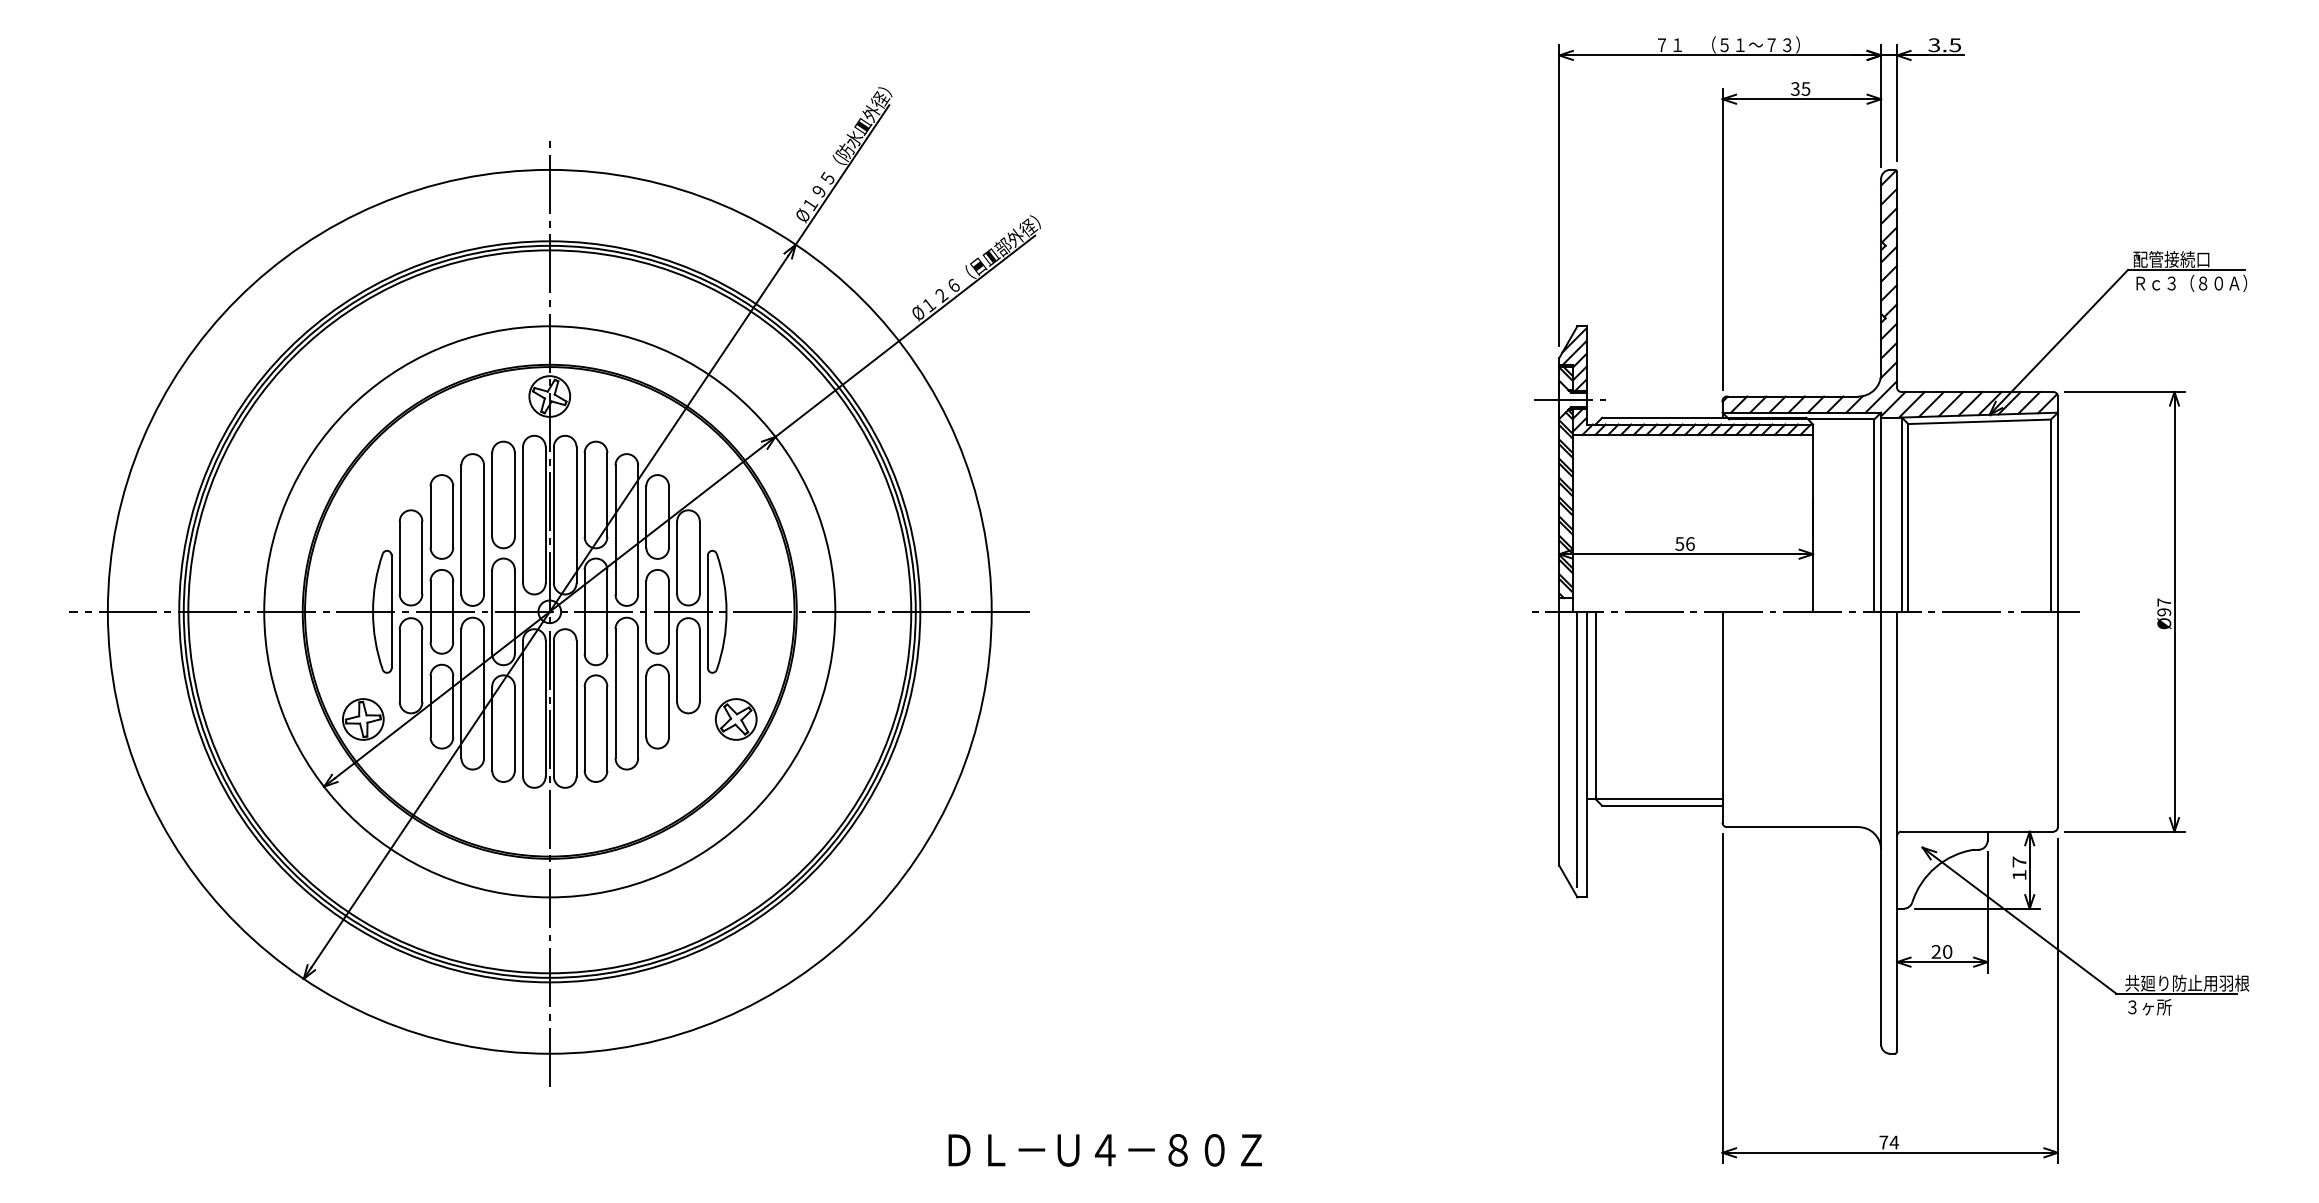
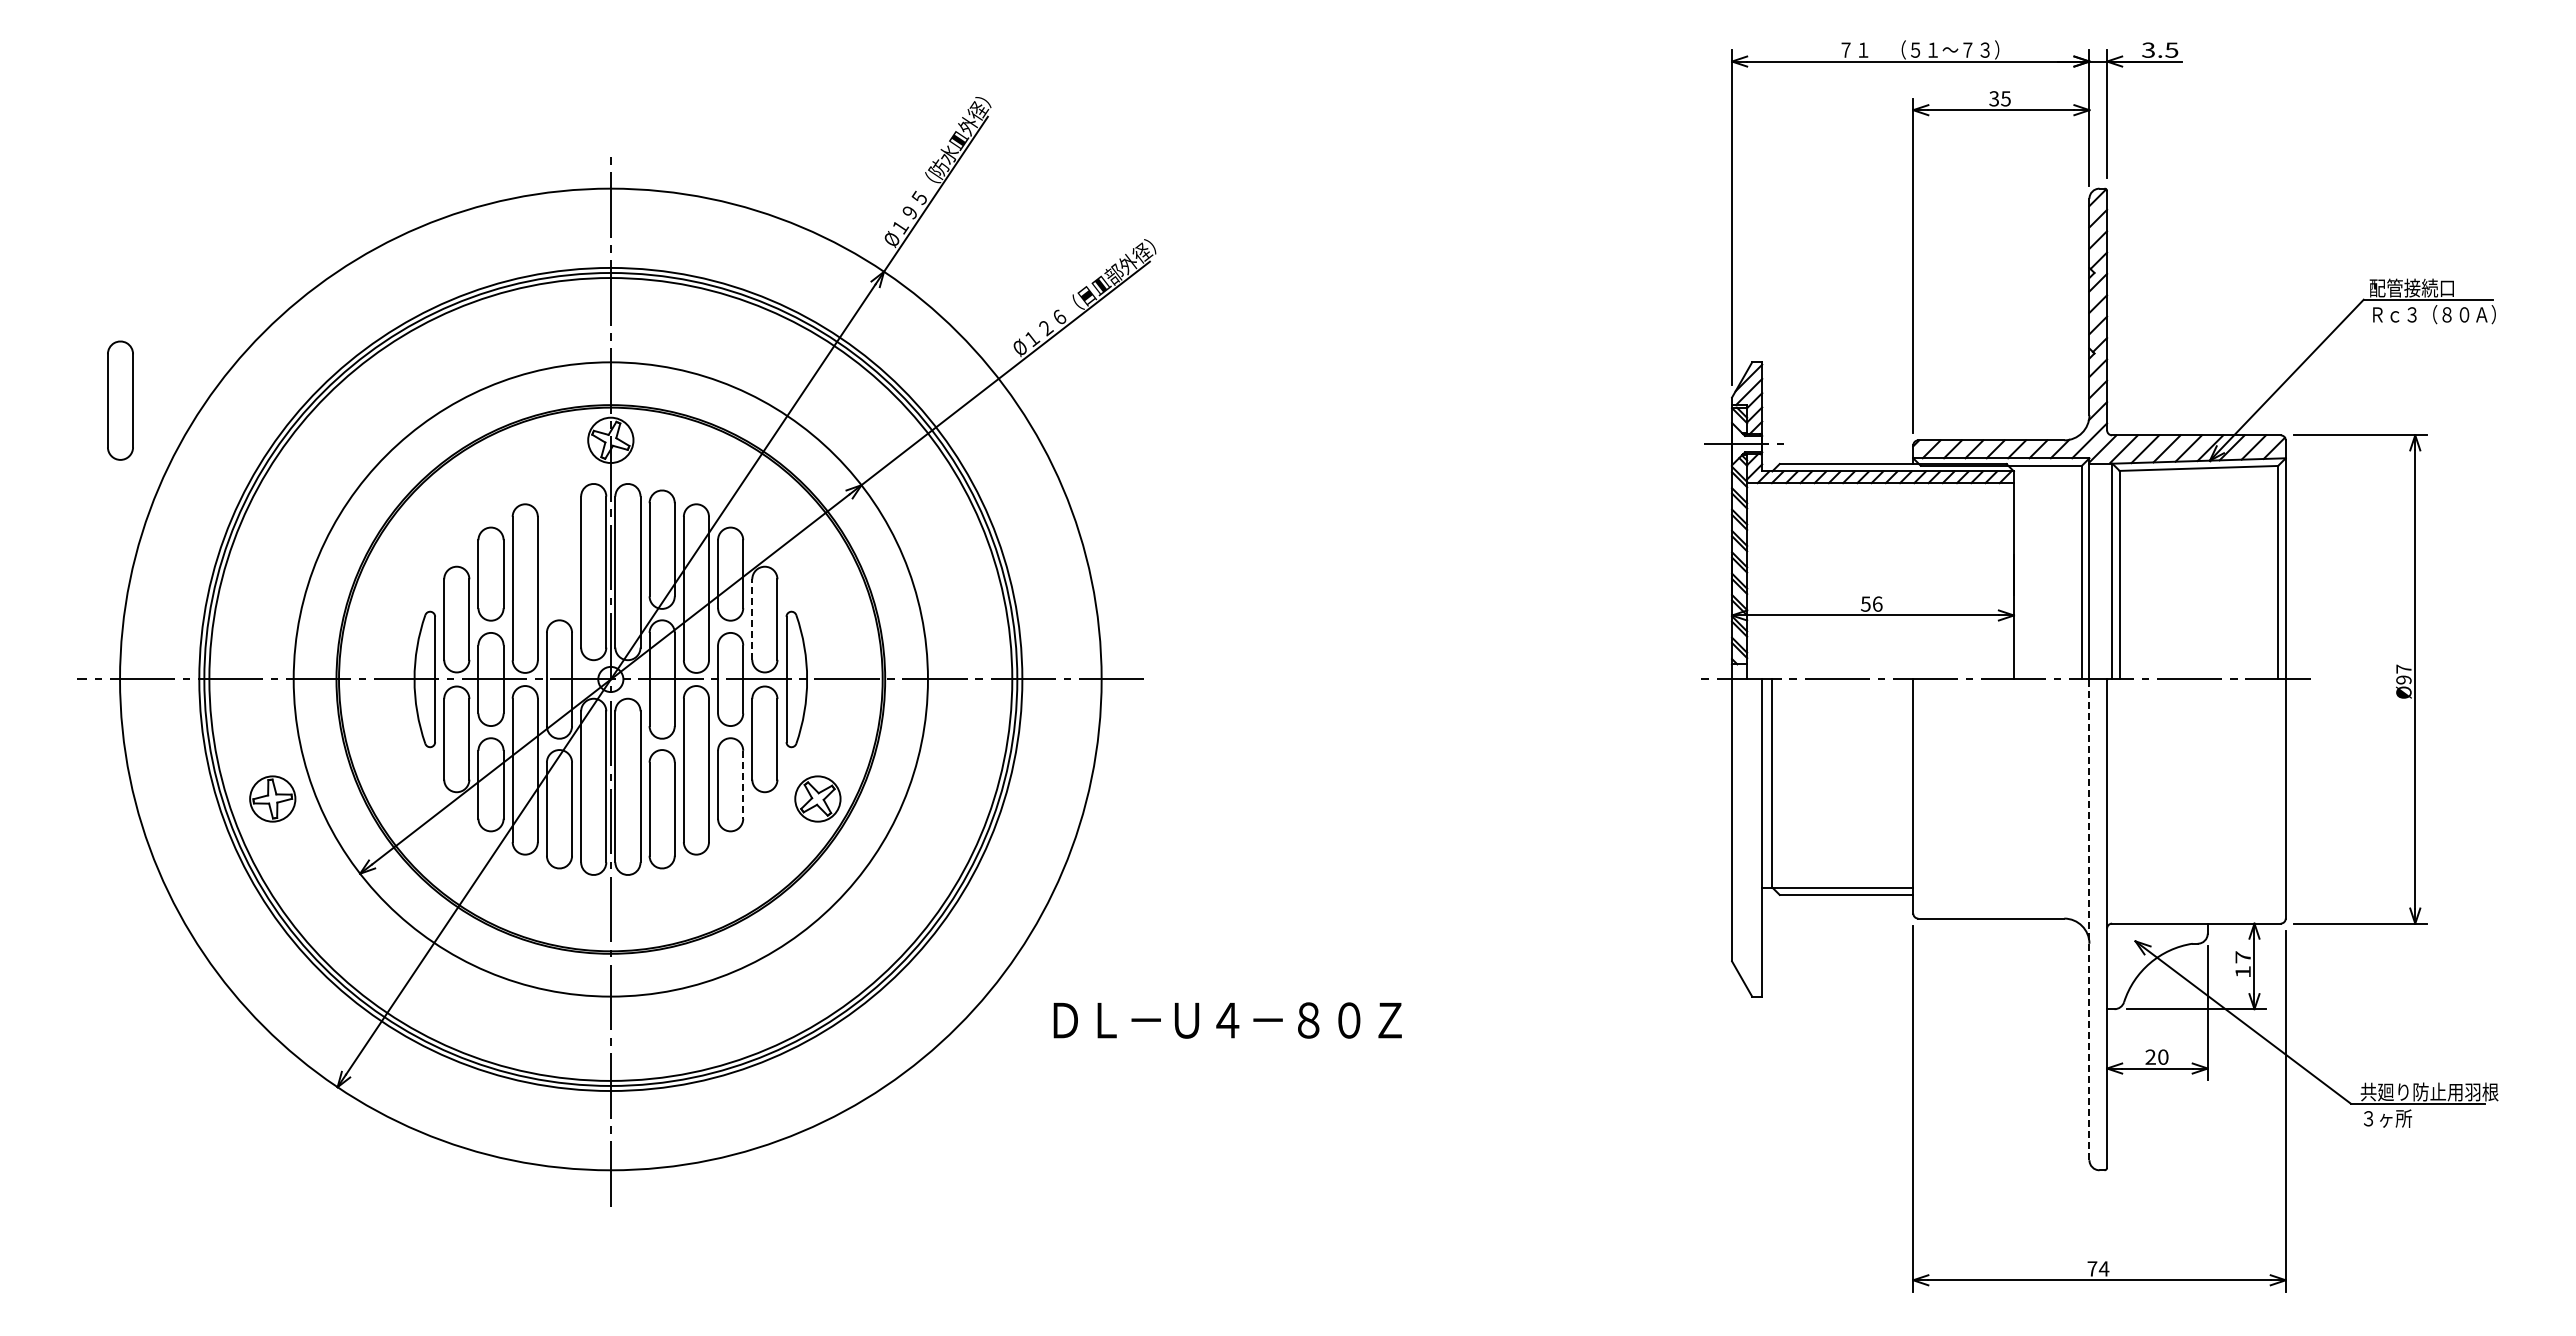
part: (503, 494) -> (120, 400), moved
line: (677, 557) -> (752, 619), solid -> dashed
line: (669, 706) -> (743, 784), solid -> dashed
part: (363, 719) -> (272, 798), moved
line: (1577, 749) -> (1752, 832), removed
line: (1881, 827) -> (2089, 919), solid -> dashed
text: (1105, 1150) -> (1227, 1020), moved

